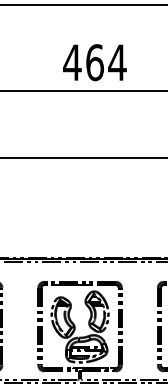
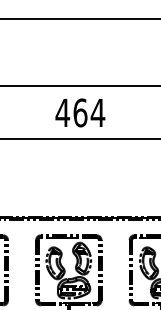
text: (95, 62) -> (80, 112), moved

